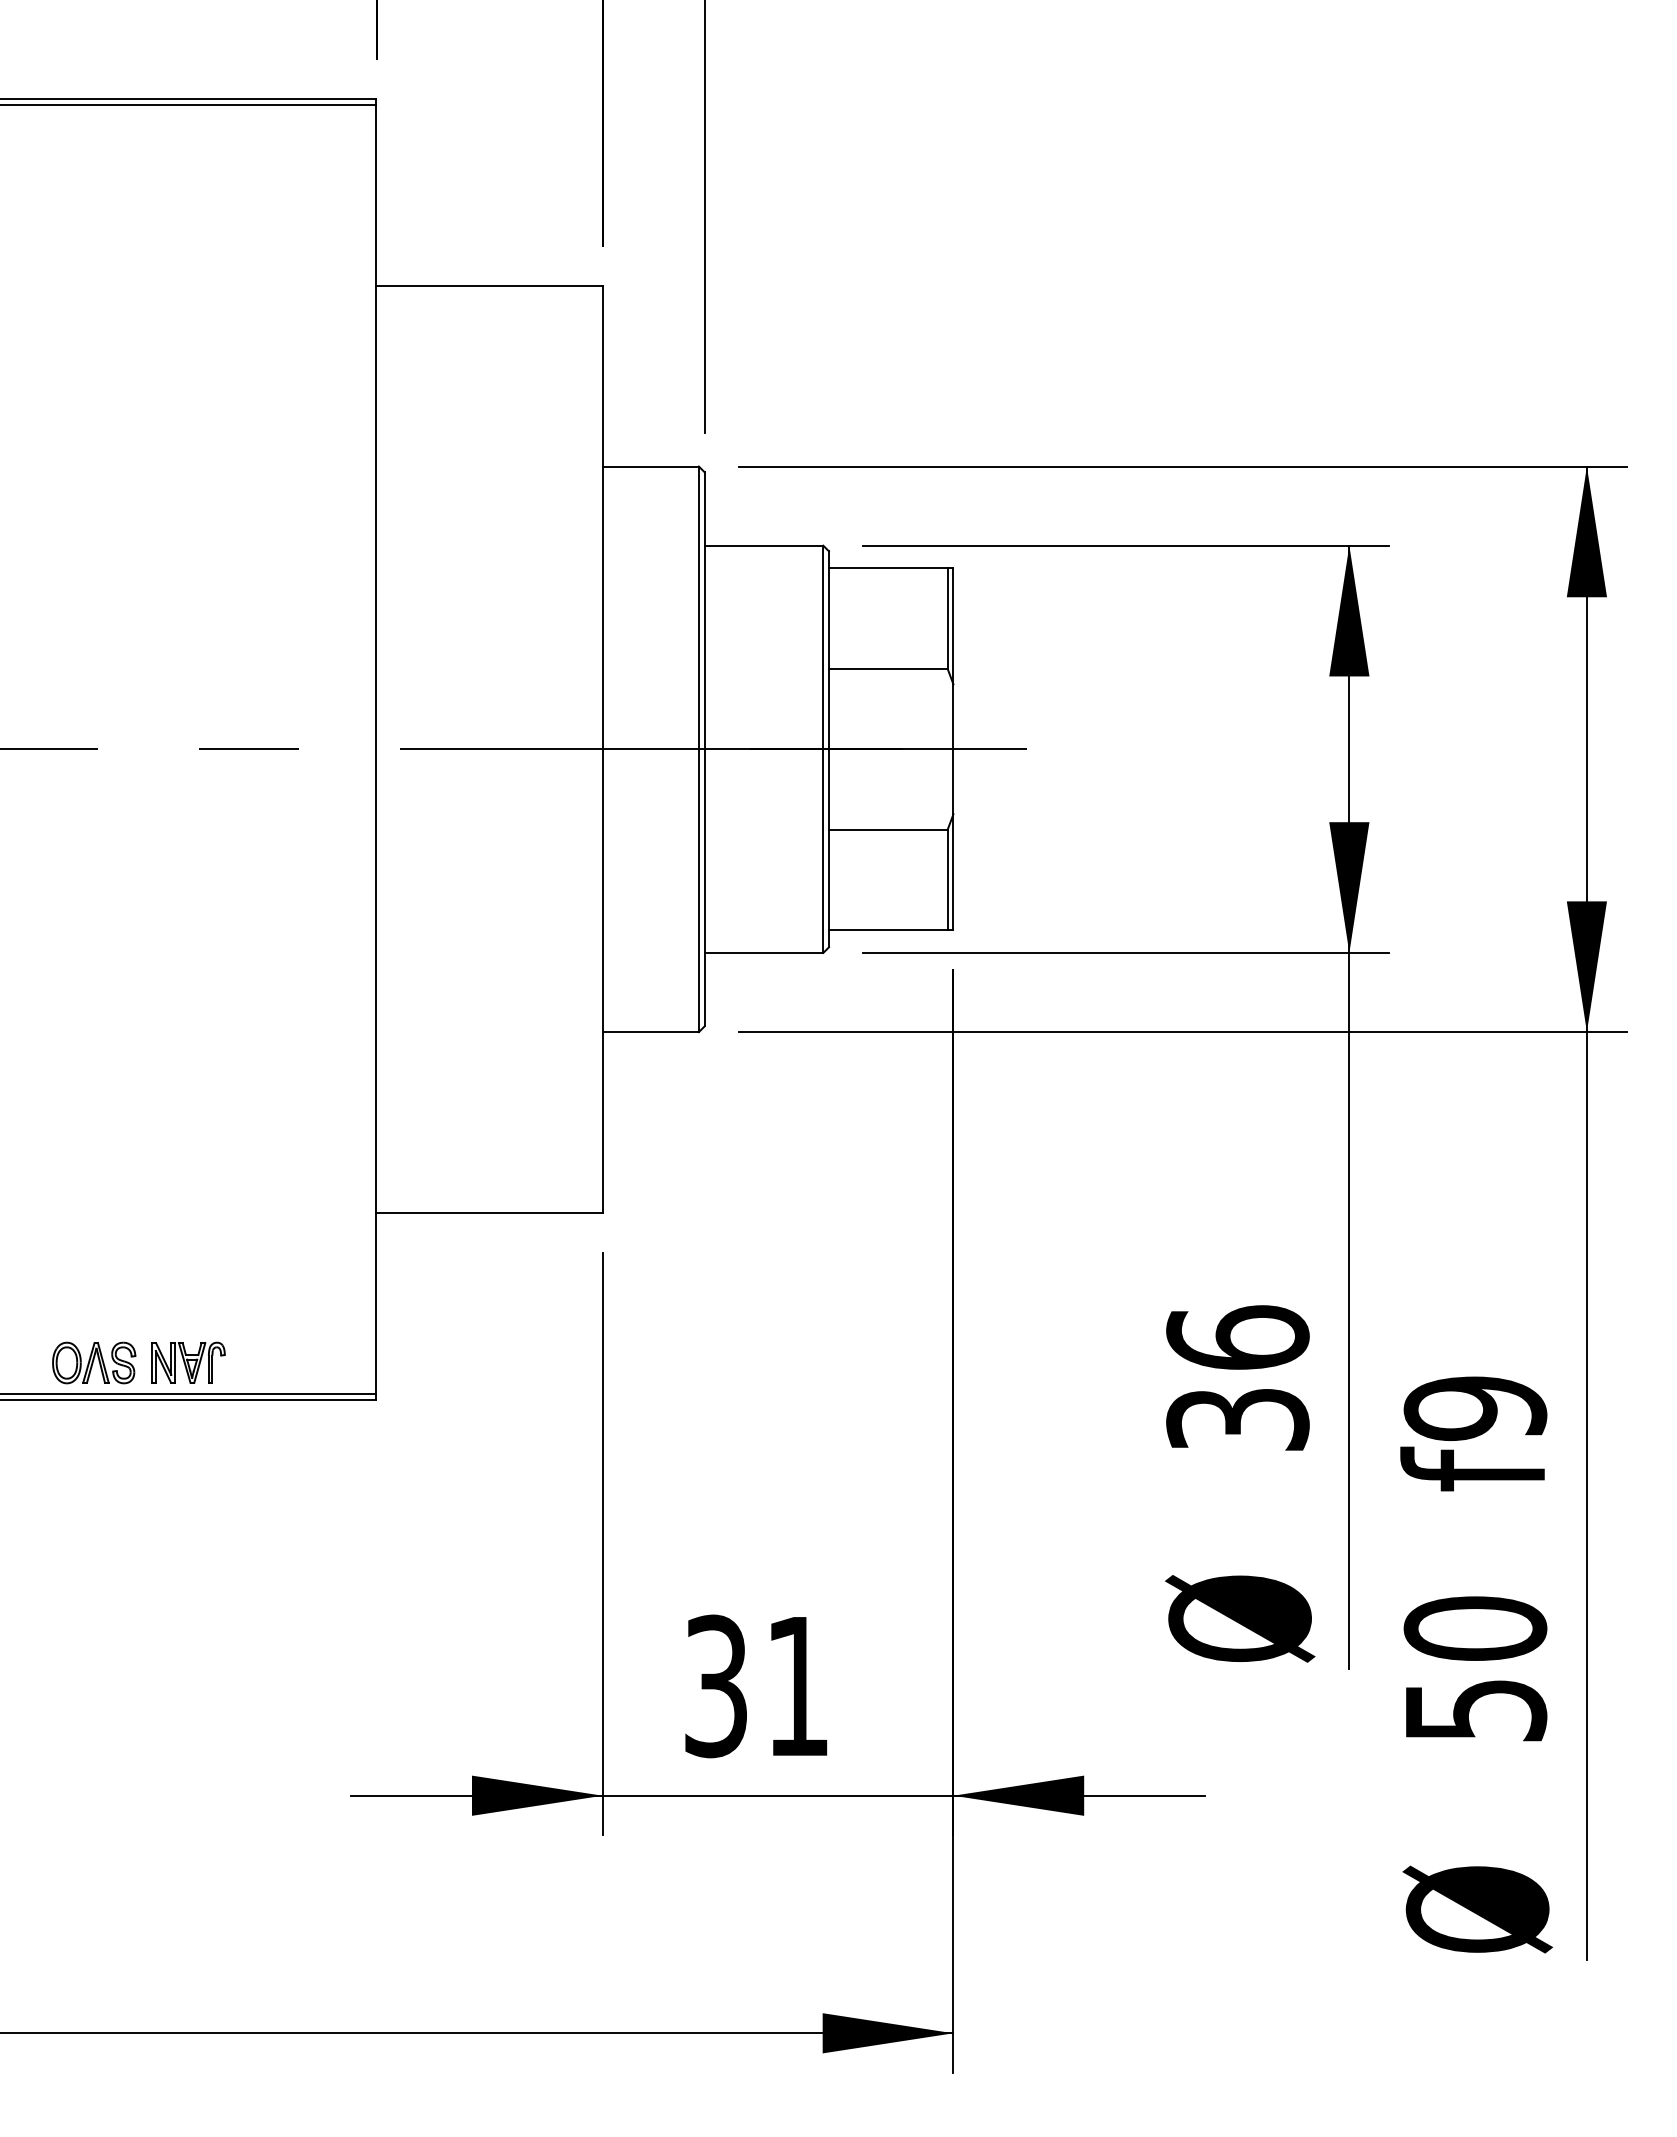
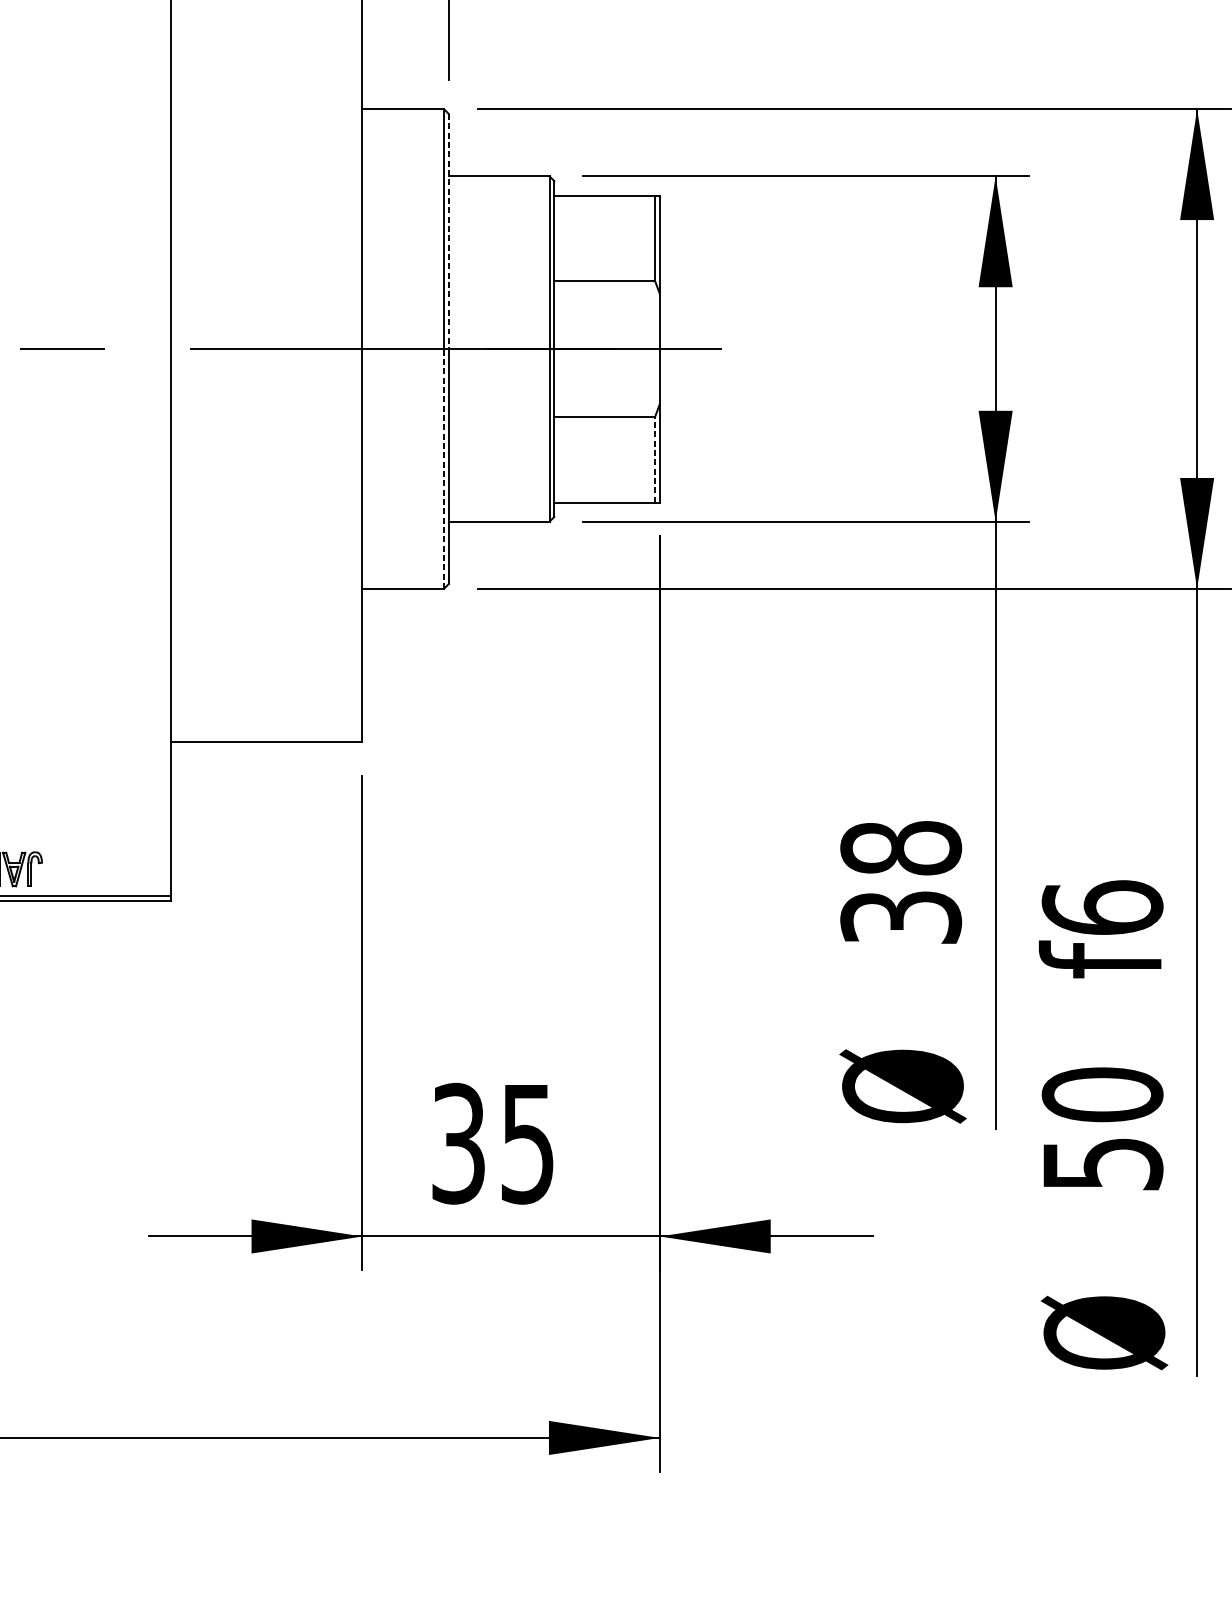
line: (704, 610) -> (448, 231), solid -> dashed
line: (947, 879) -> (654, 459), solid -> dashed
line: (698, 890) -> (443, 468), solid -> dashed
text: (1237, 1337) -> (900, 847), 36 -> 38
text: (1475, 1408) -> (1102, 908), f9 -> f6
text: (797, 1687) -> (527, 1144), 31 -> 35

